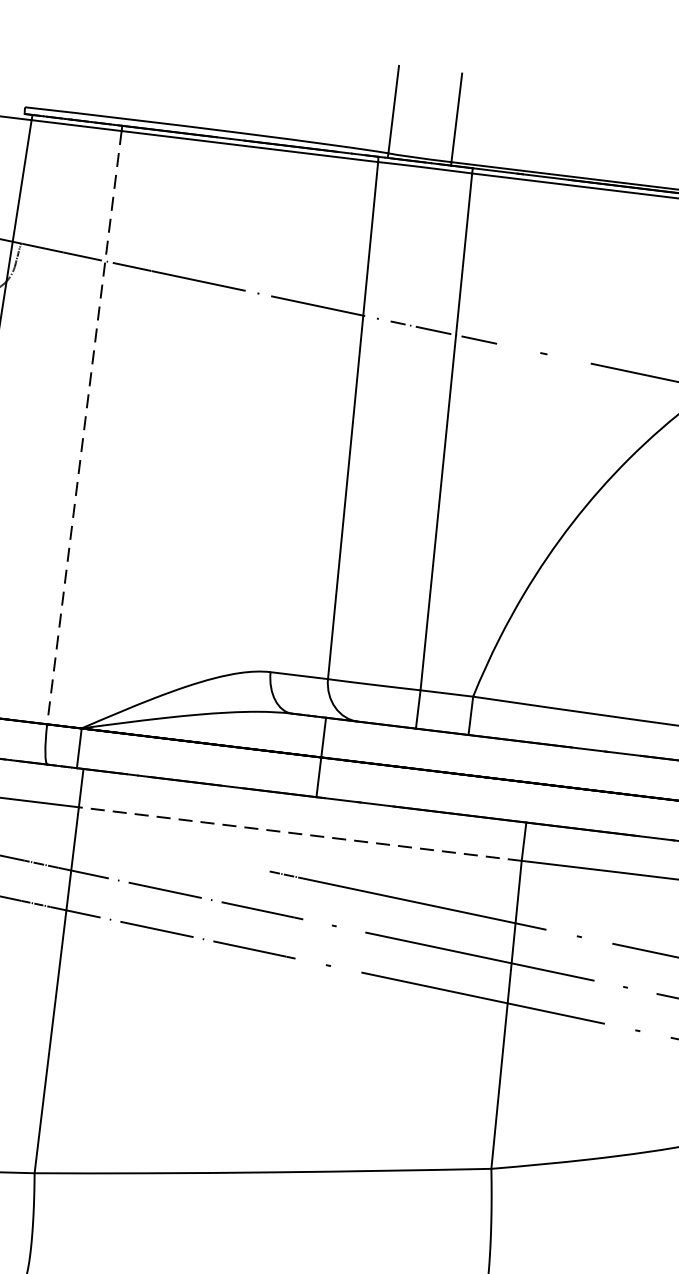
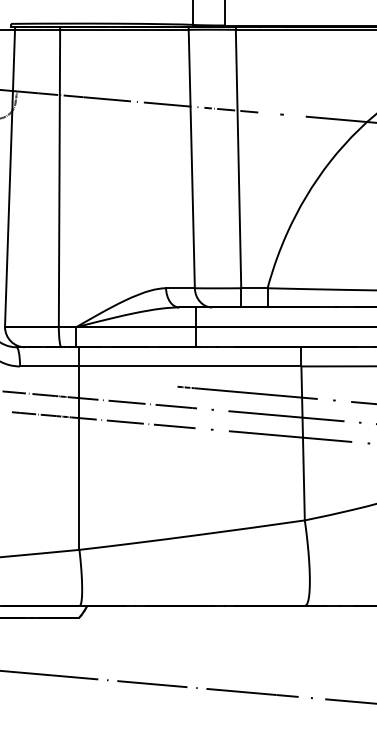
line: (84, 427) -> (59, 178), dashed -> solid
line: (300, 834) -> (190, 366), dashed -> solid

